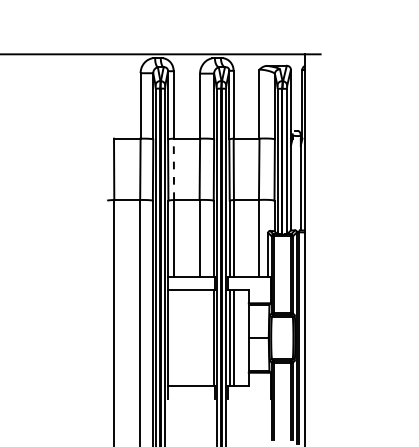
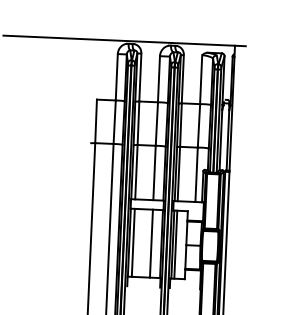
line: (173, 169) -> (138, 123), dashed -> solid
line: (174, 337) -> (133, 242), added
line: (199, 337) -> (151, 243), added

